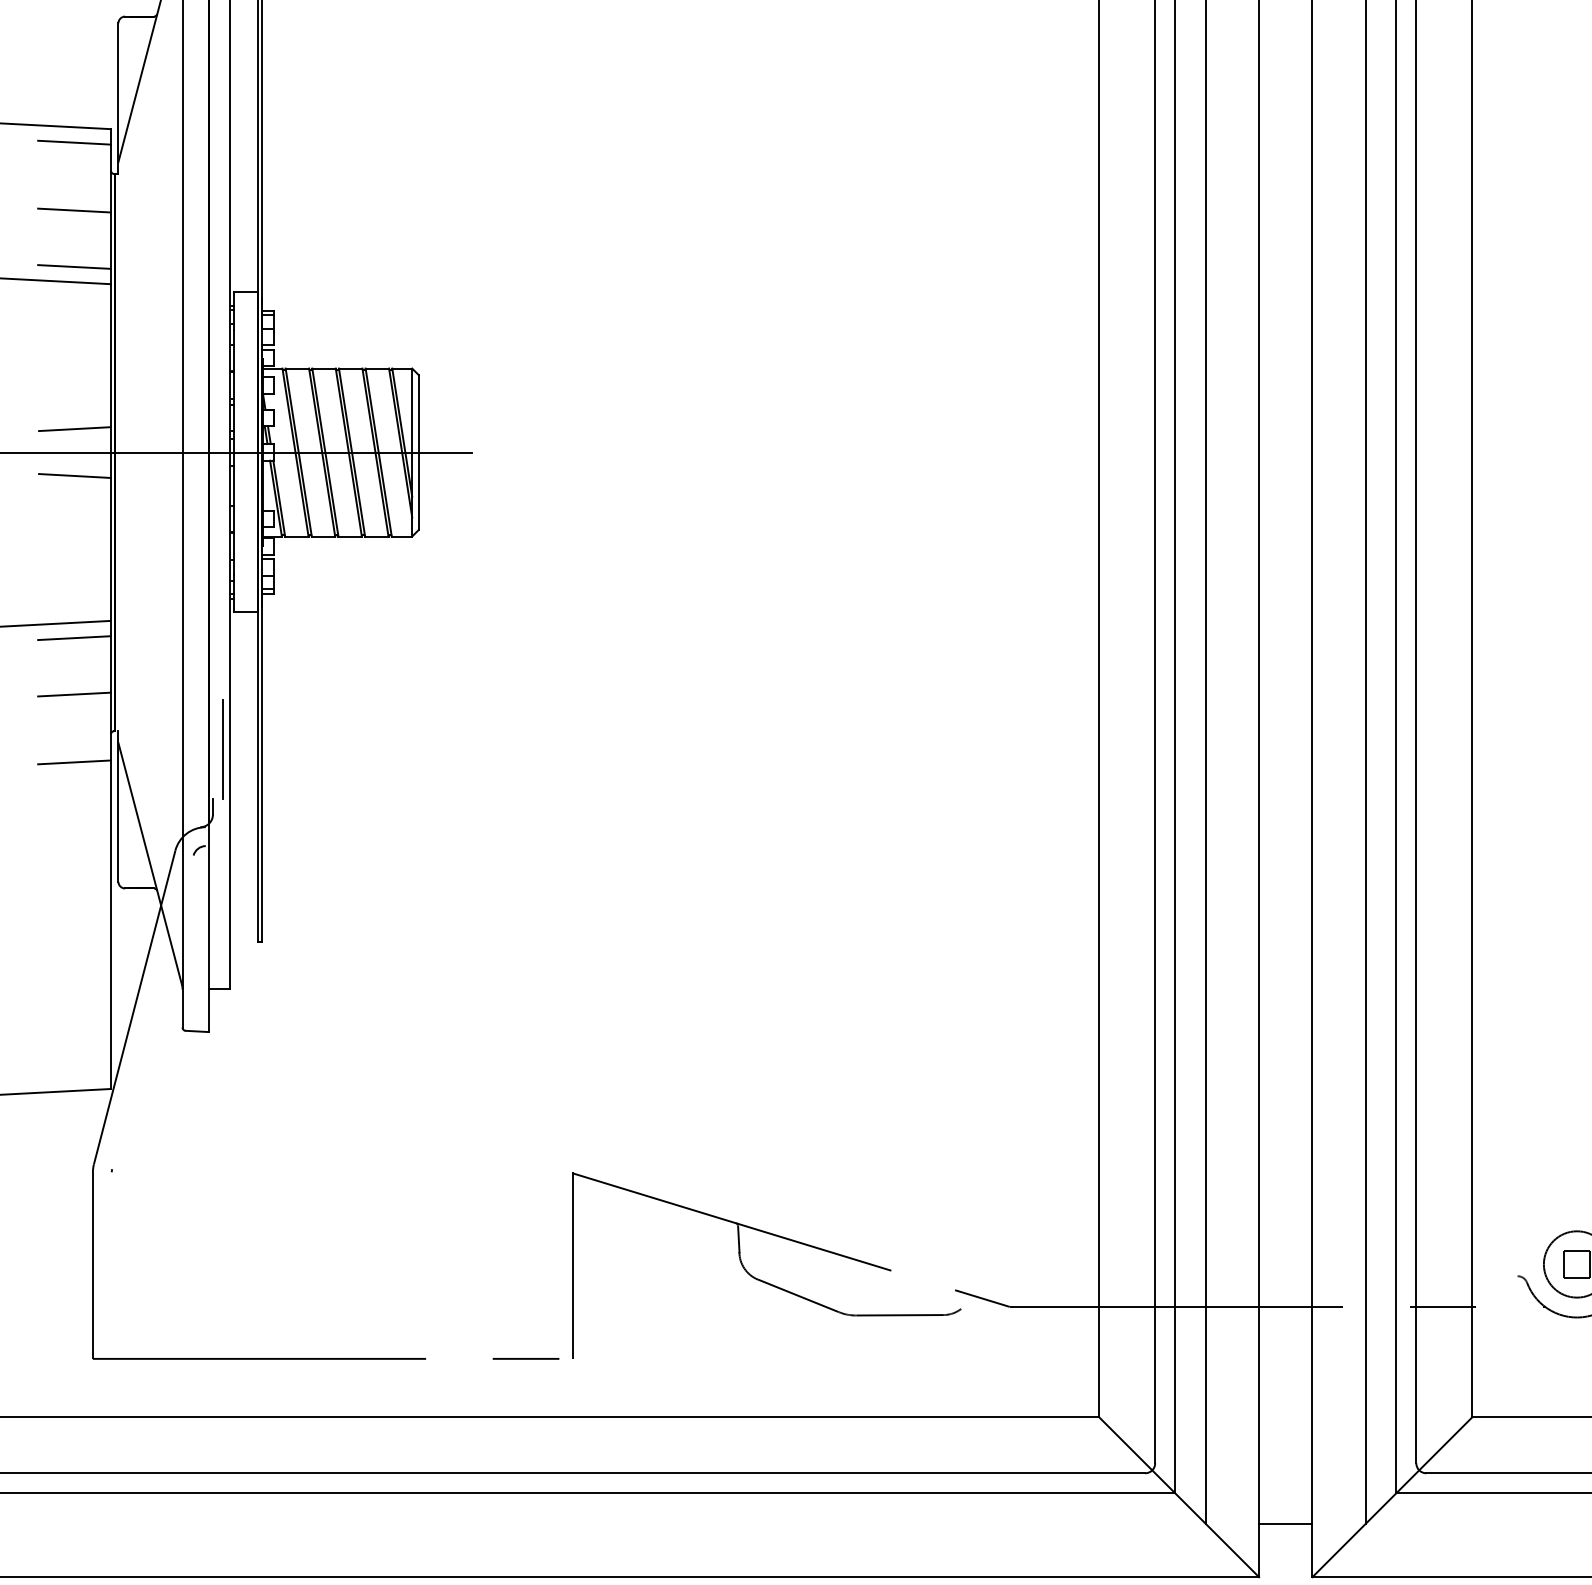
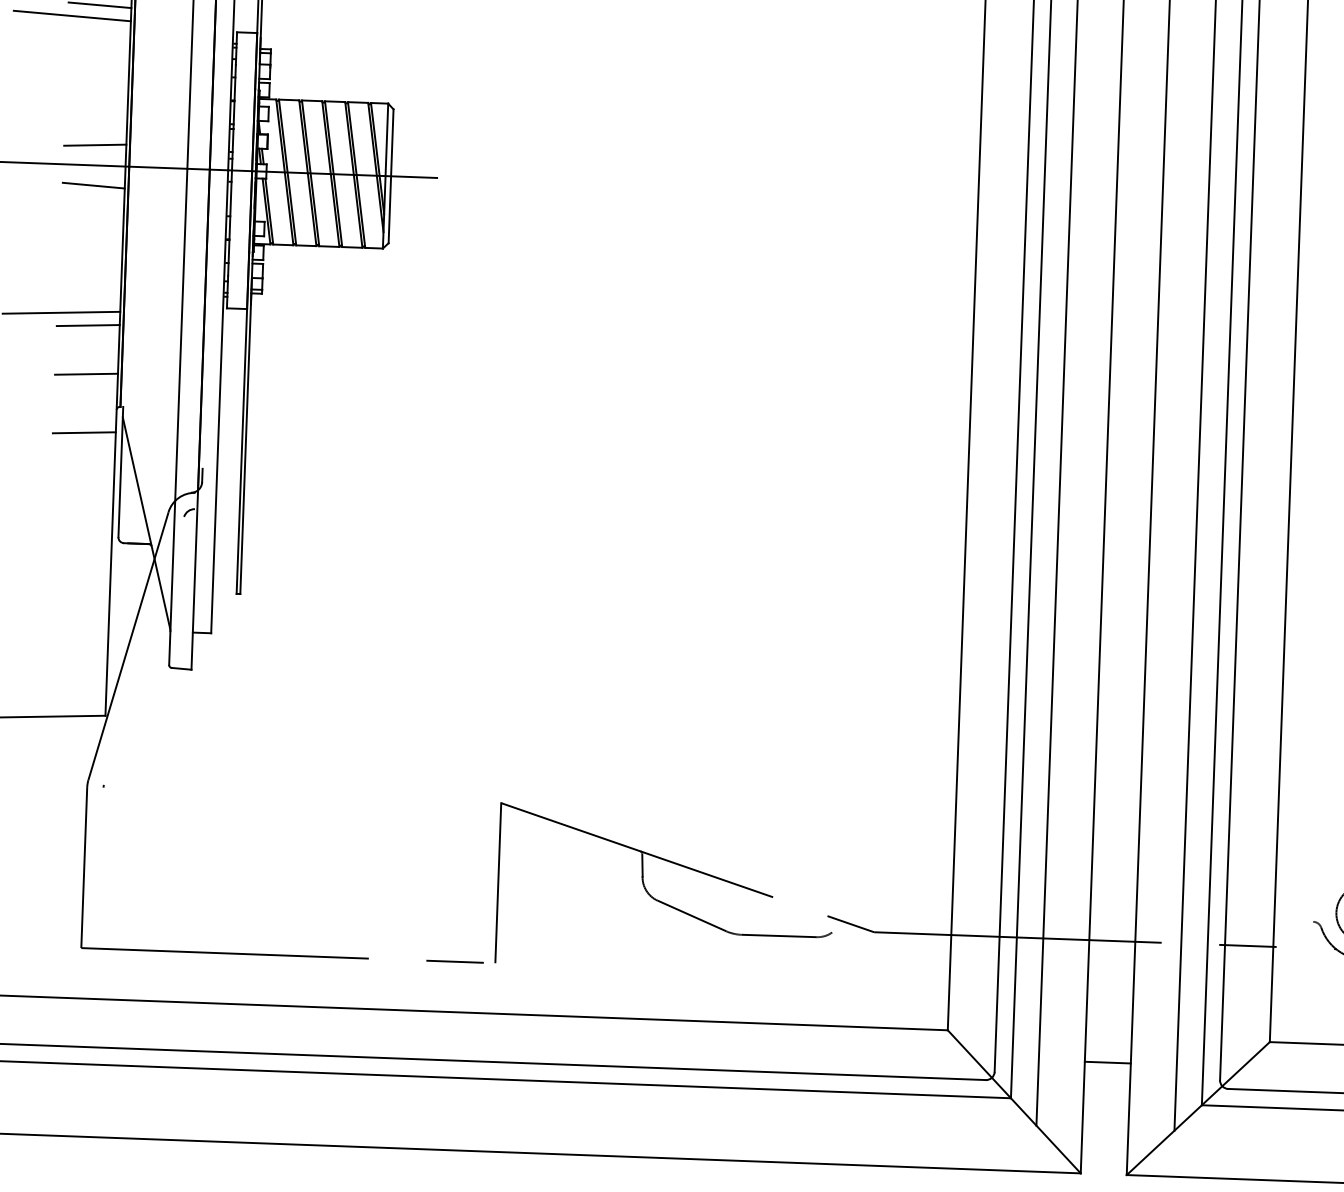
line: (222, 749) -> (212, 426), removed
line: (1285, 1523) -> (1107, 1062), moved

